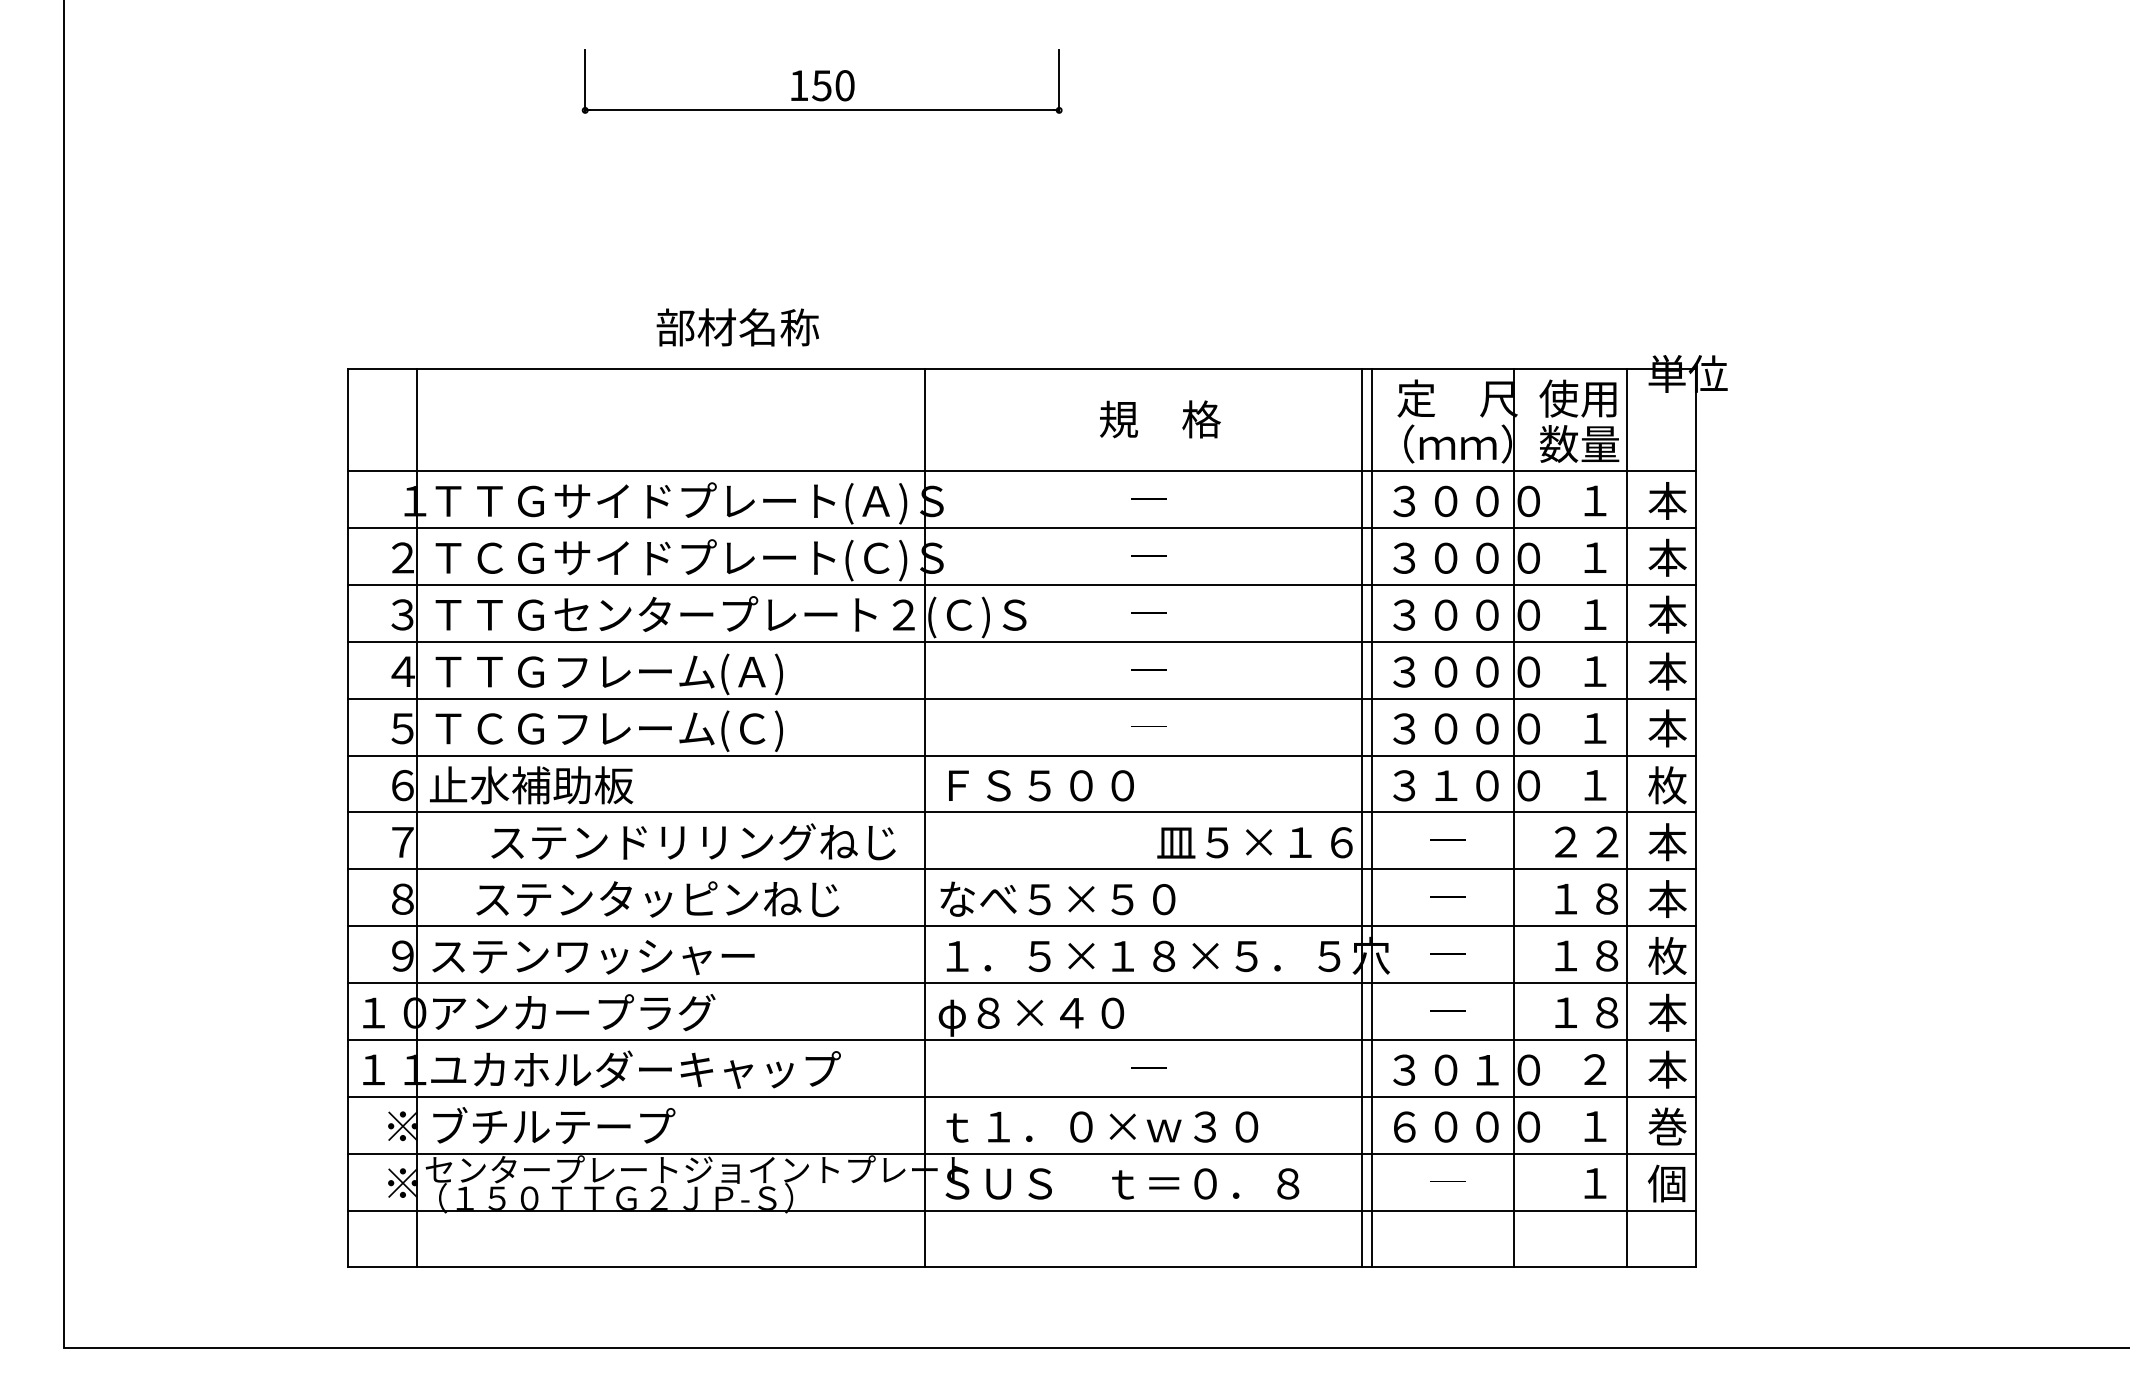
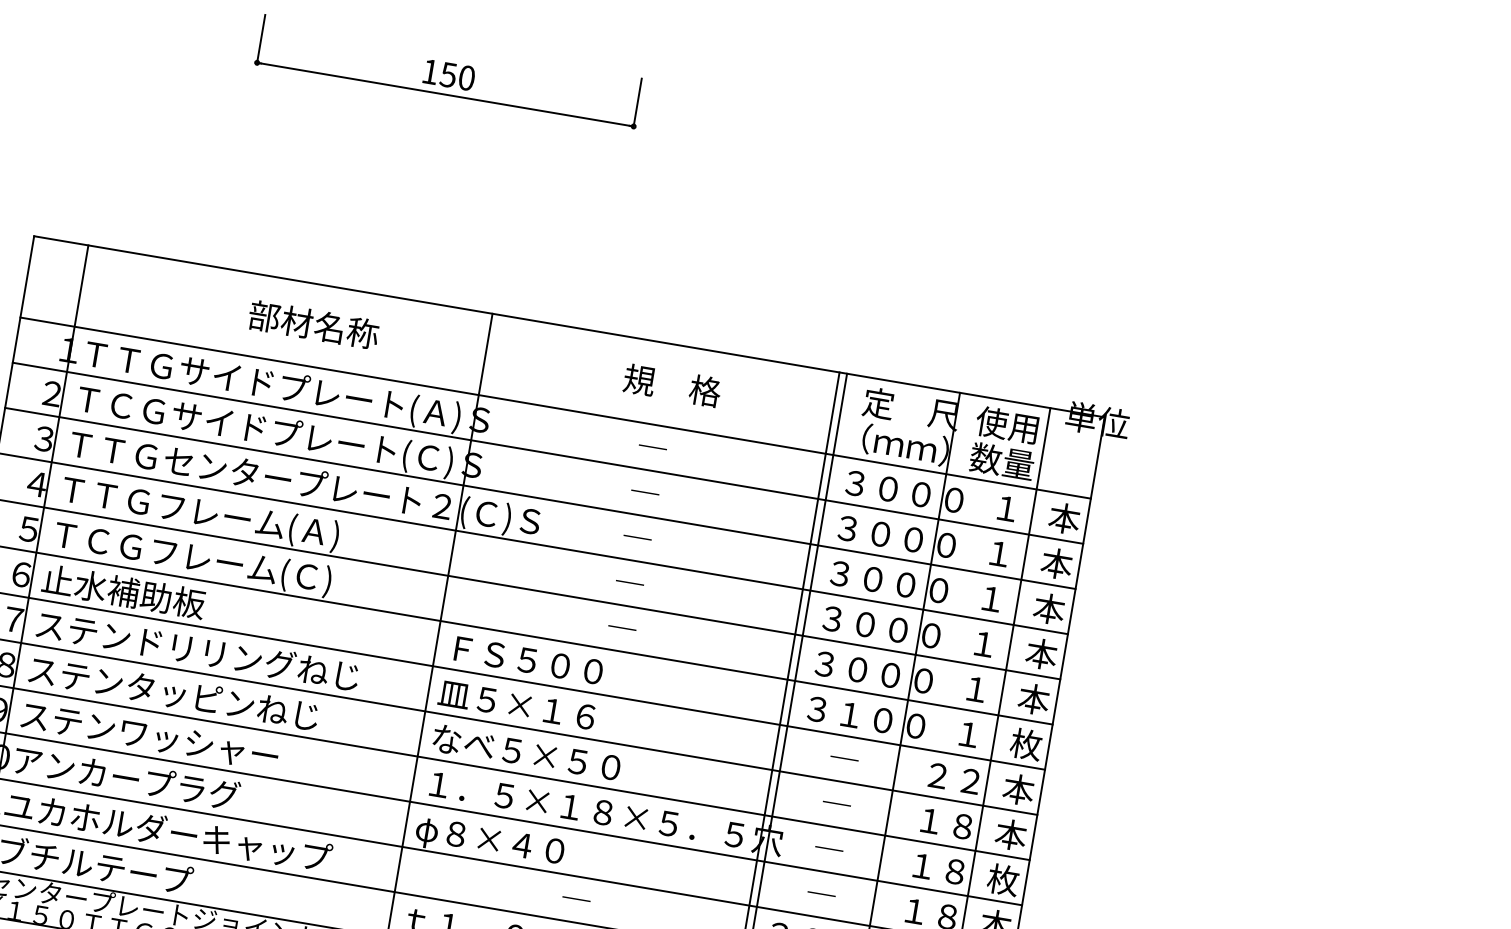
text: (737, 327) -> (313, 324), moved
text: (693, 841) -> (198, 650), moved
text: (1254, 842) -> (516, 704), moved
text: (657, 899) -> (173, 693), moved

